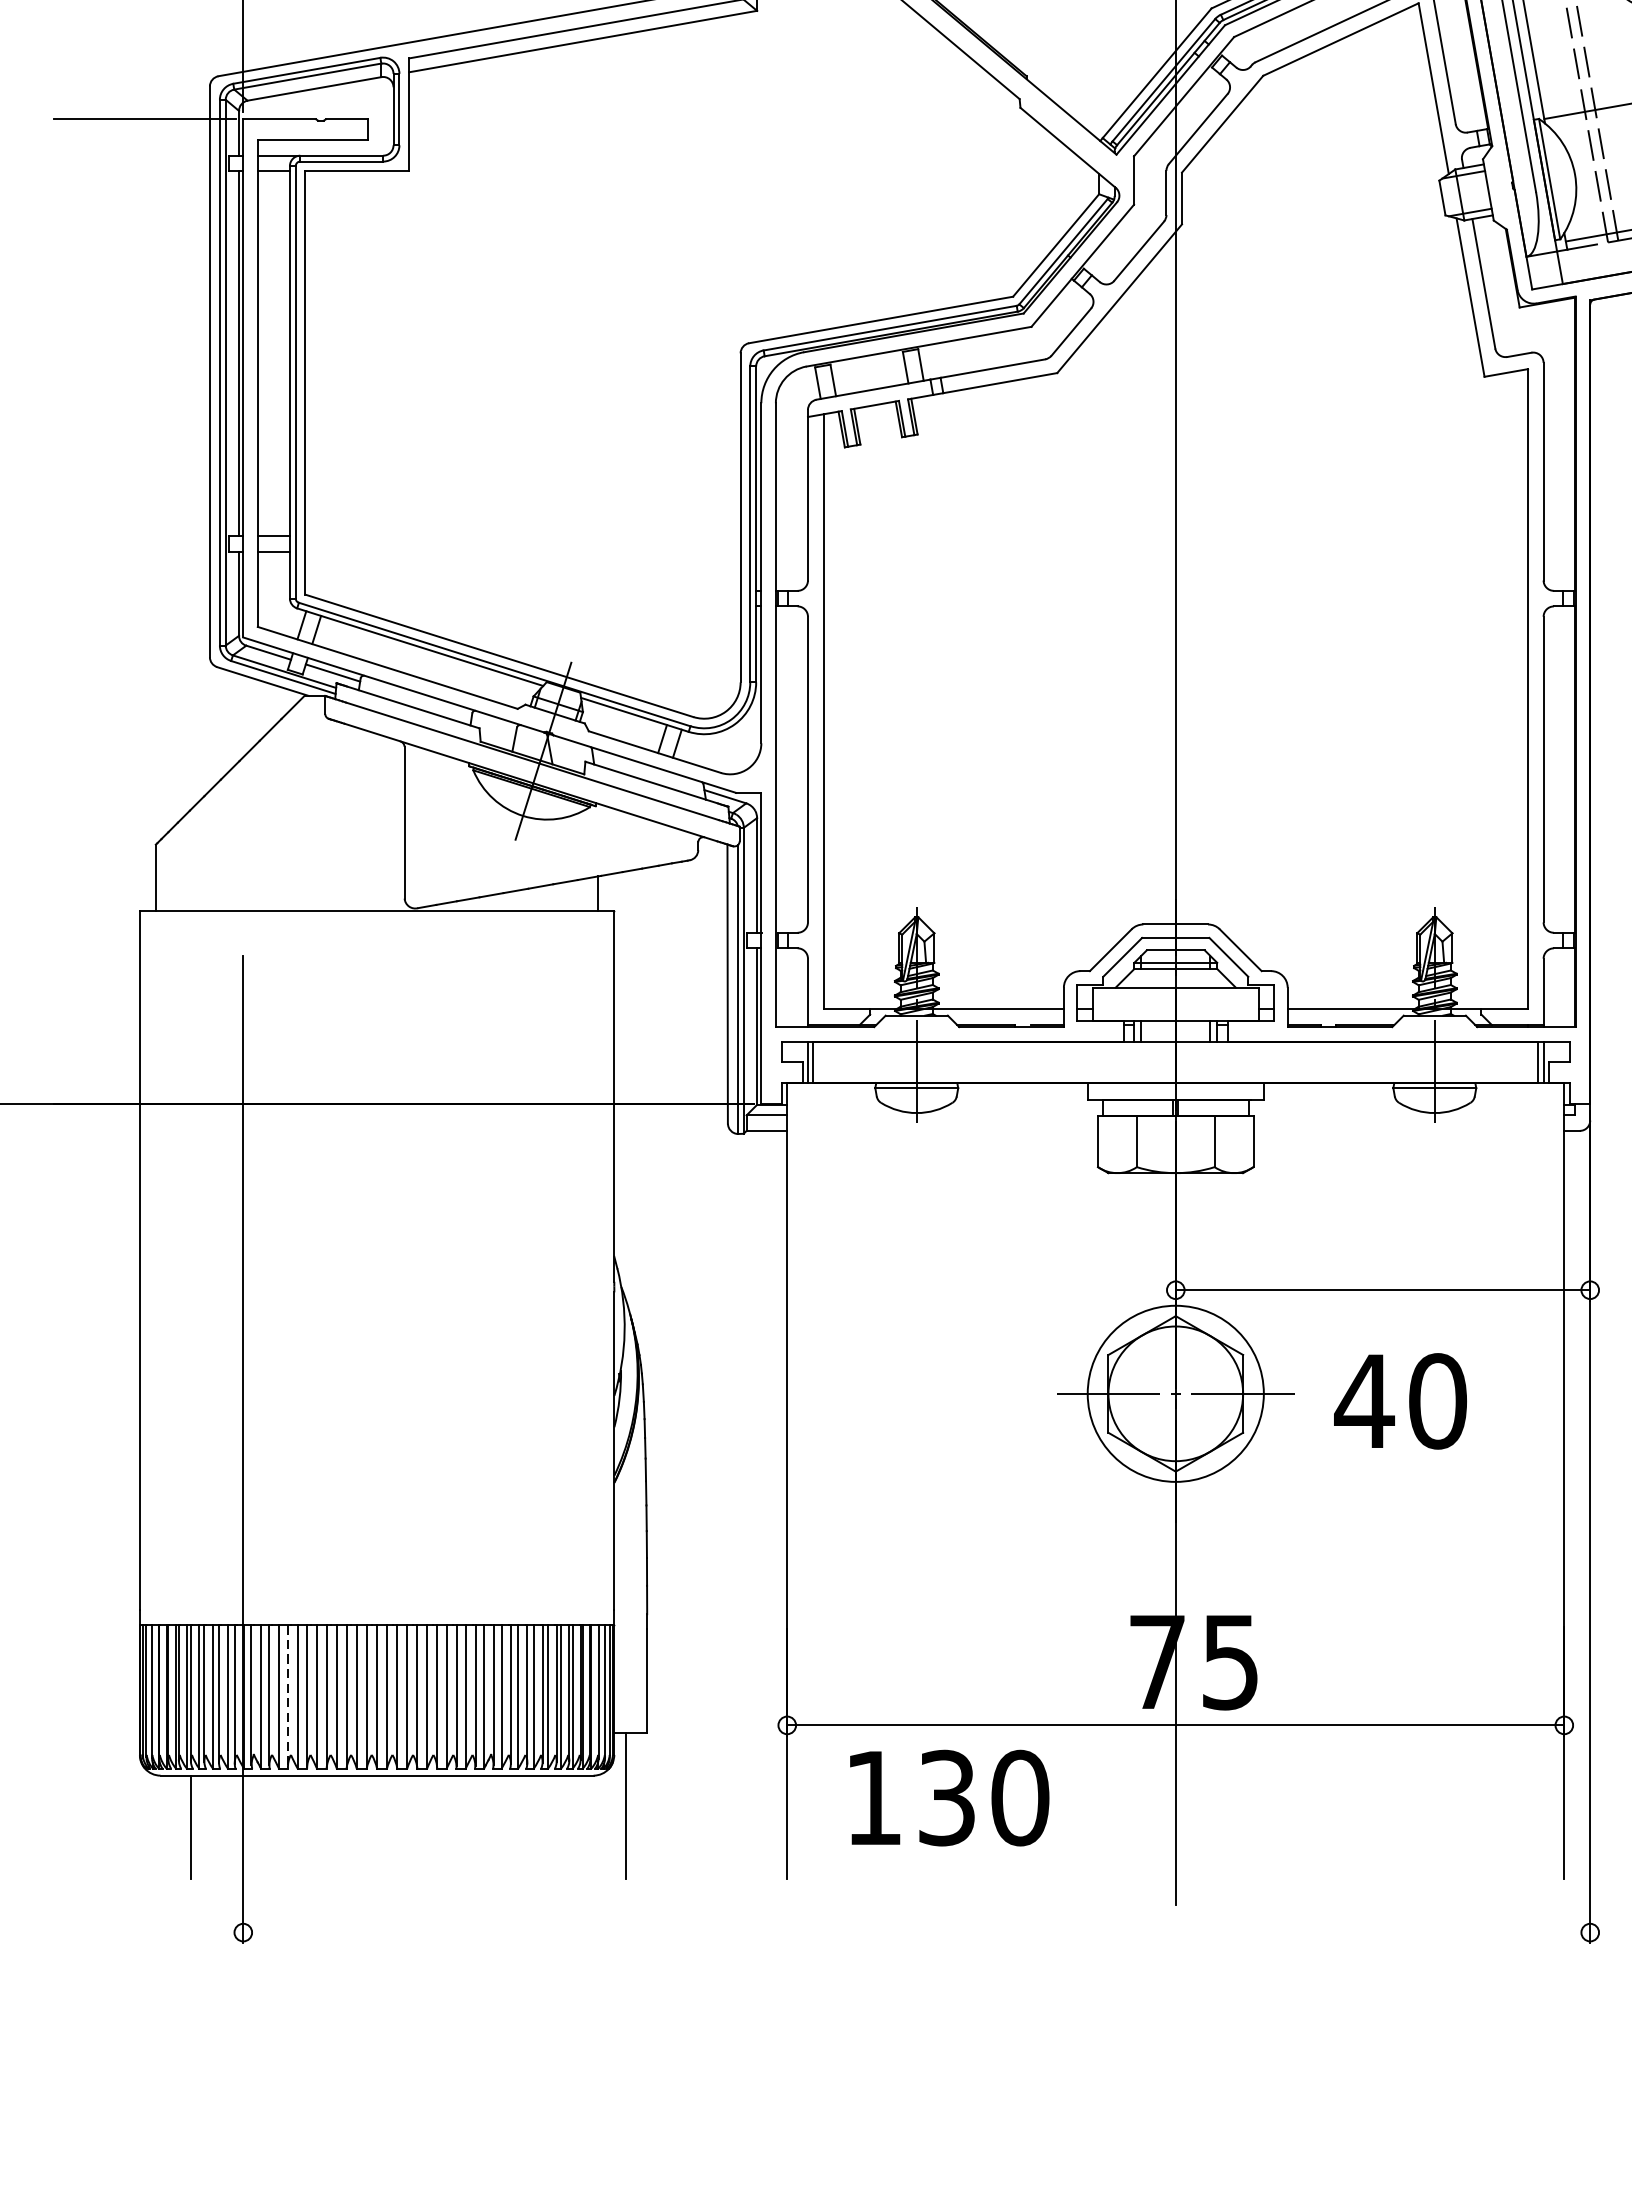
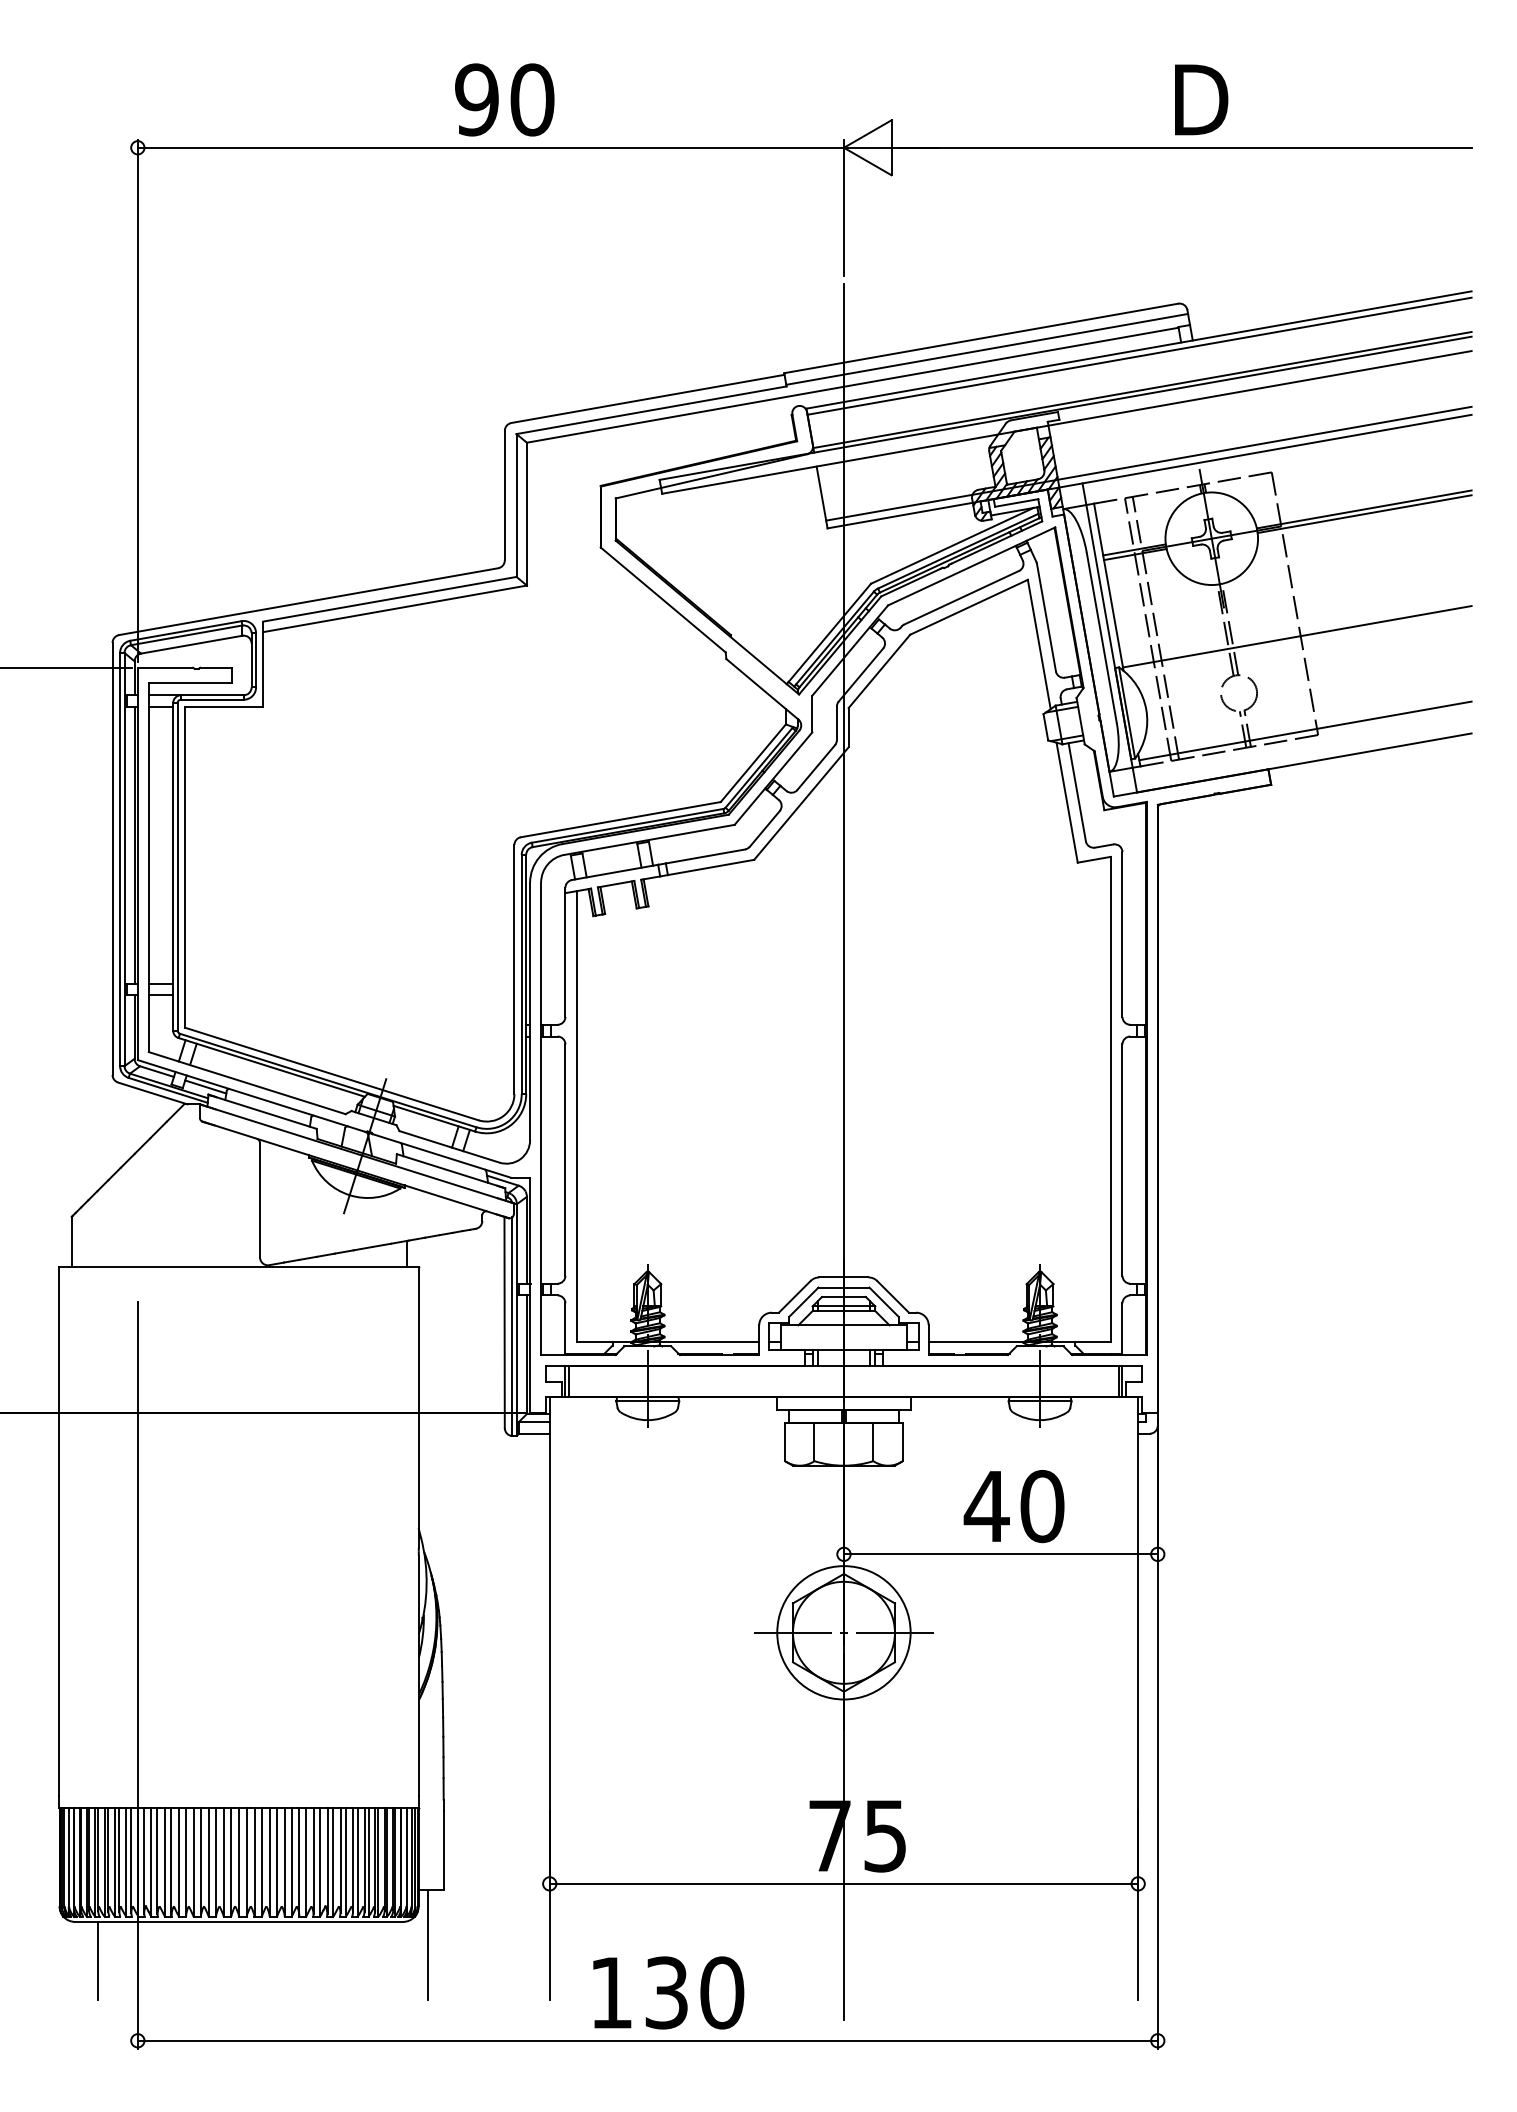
text: (1399, 1401) -> (1013, 1506), moved
line: (287, 1695) -> (171, 1861), dashed -> solid
text: (949, 1797) -> (668, 1992), moved
line: (916, 1932) -> (647, 2040), added

